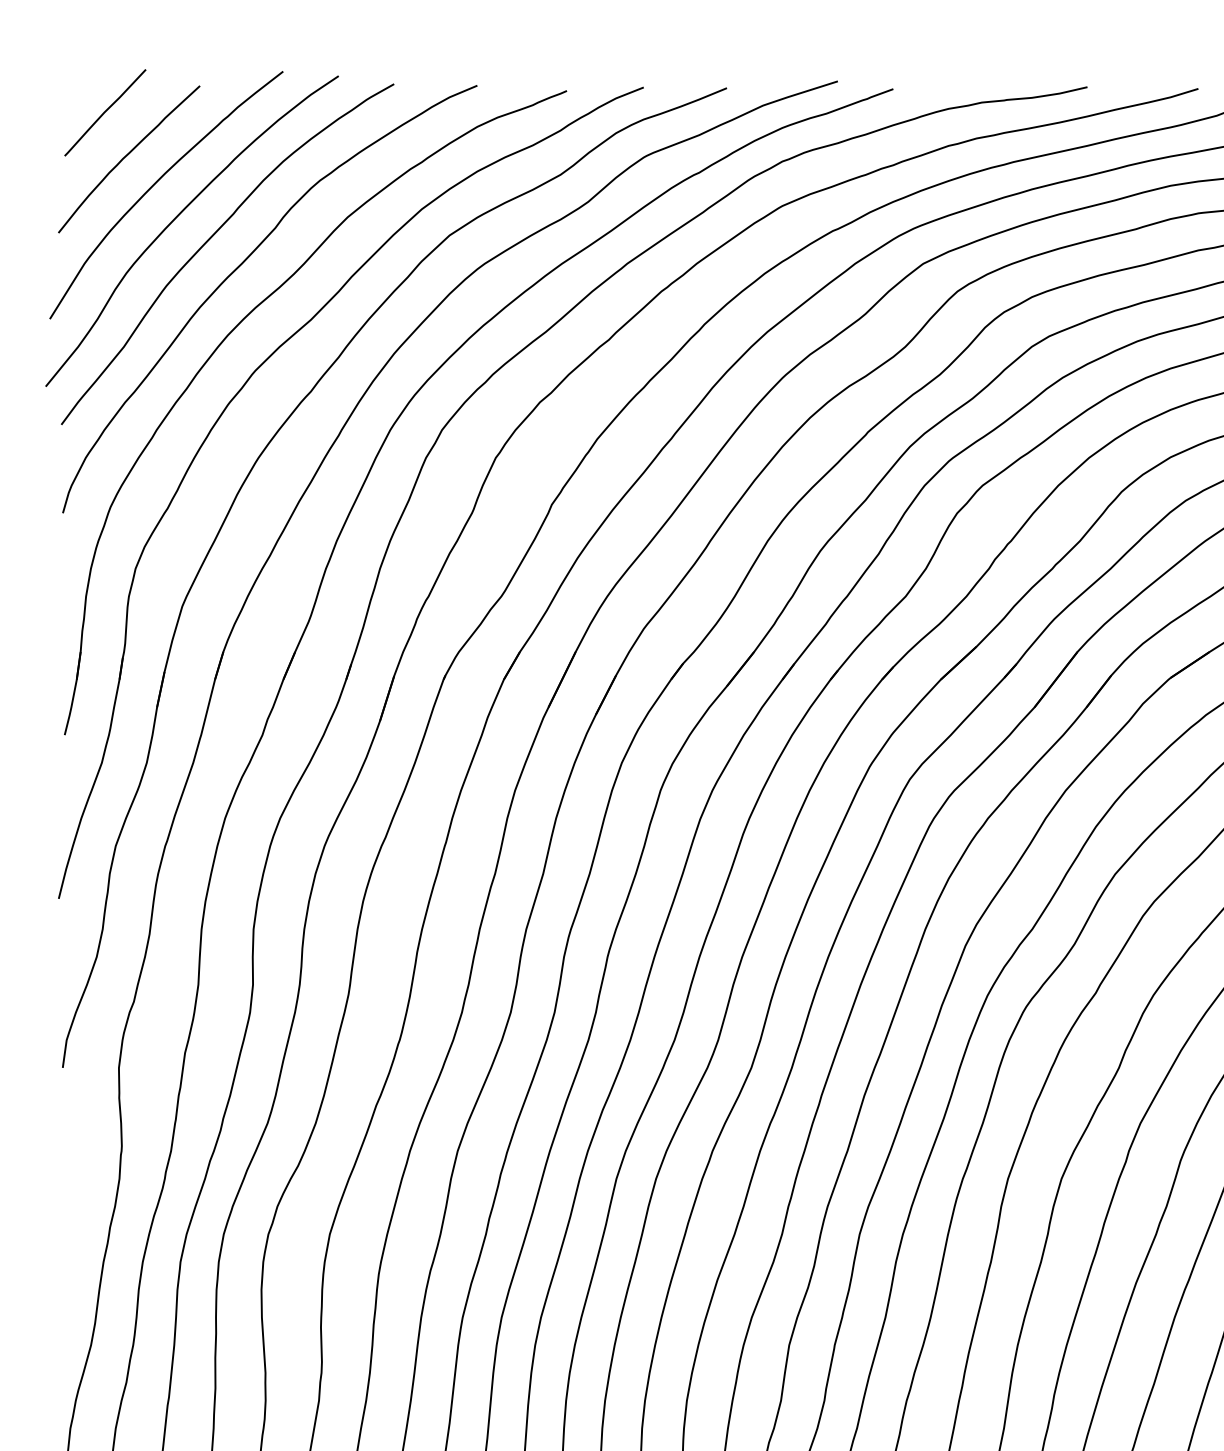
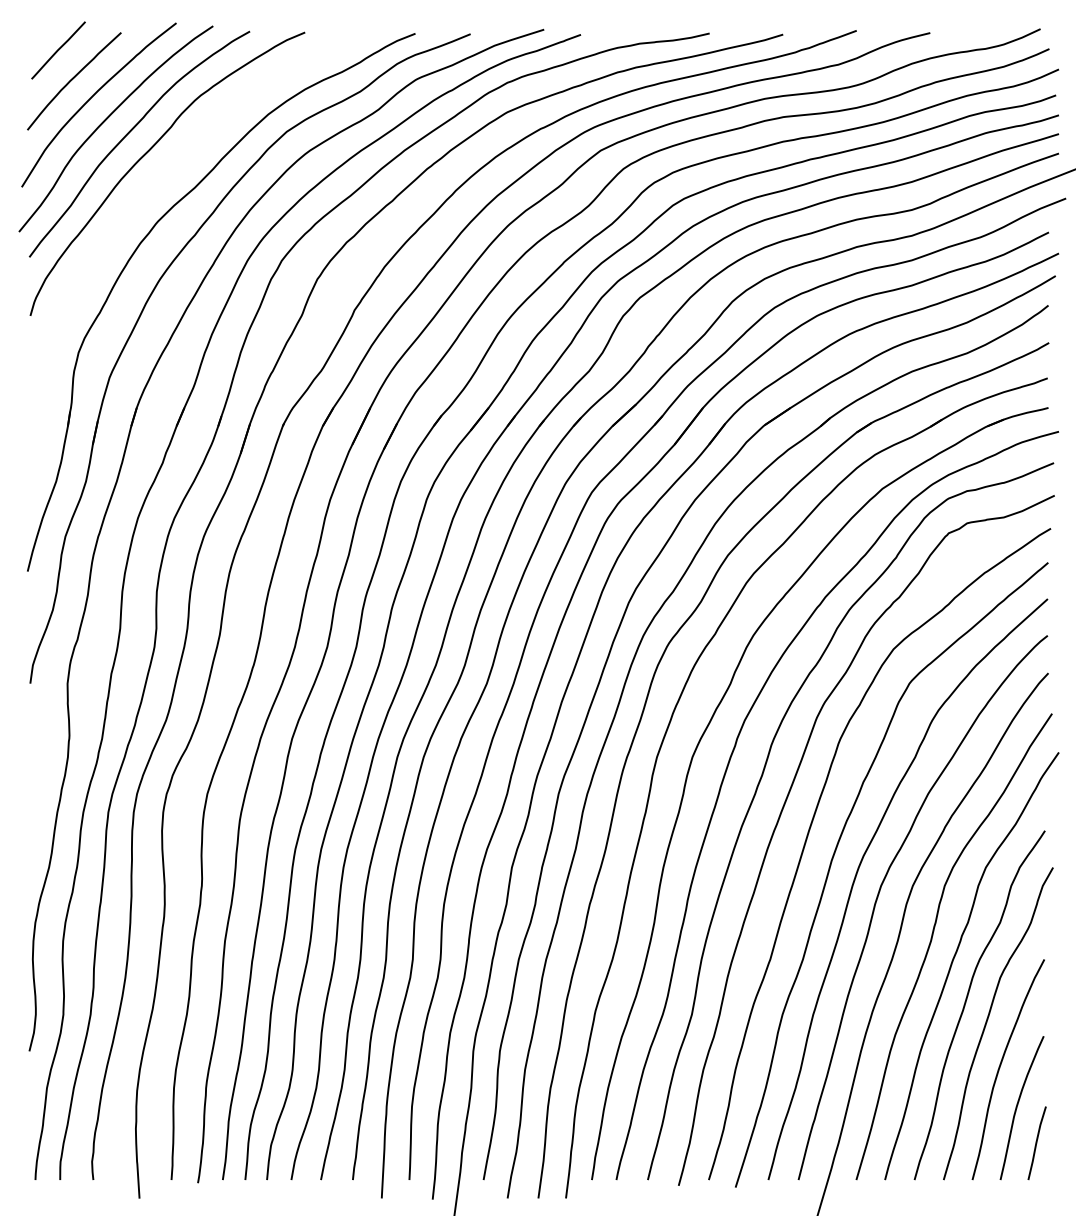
part: (225, 340) -> (138, 201), removed

